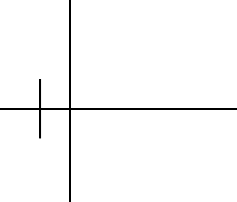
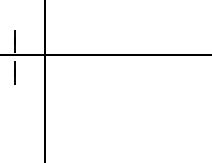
circle: (40, 108) -> (15, 54), solid -> dashed

